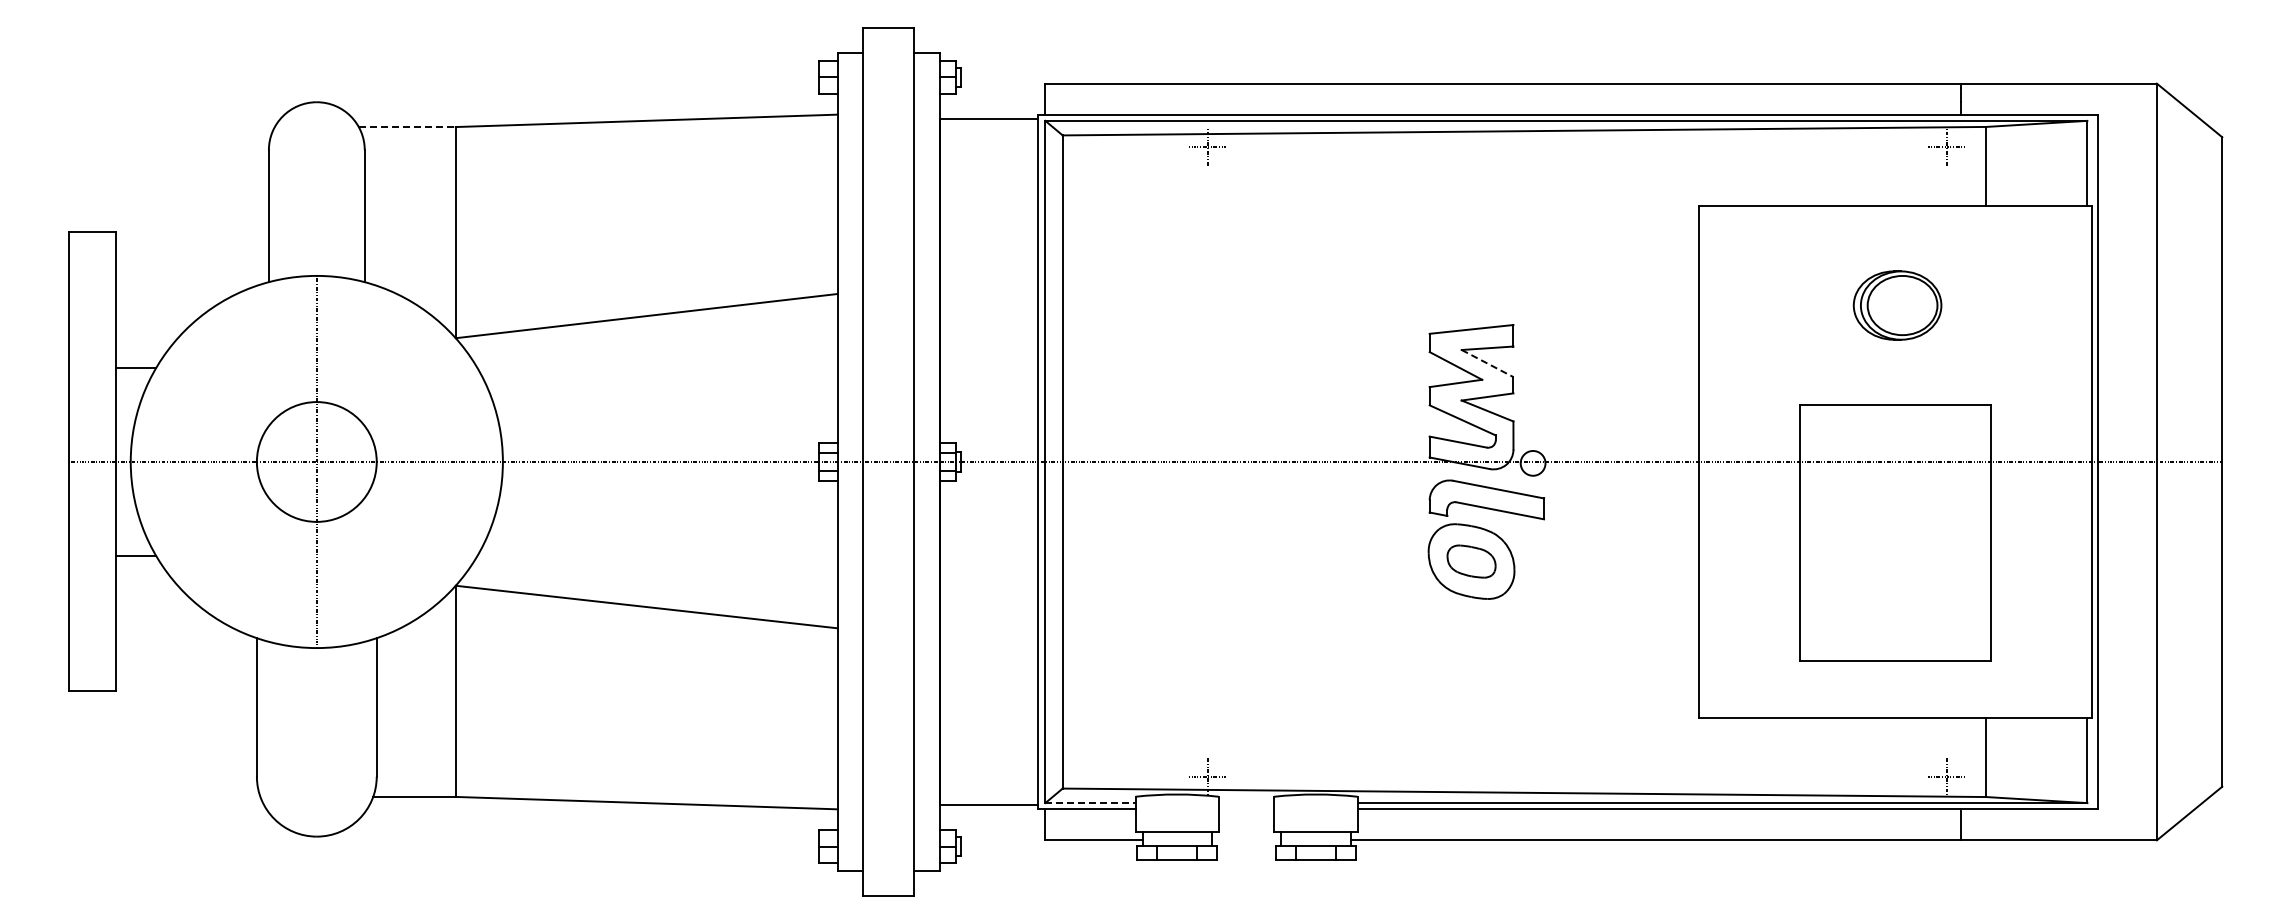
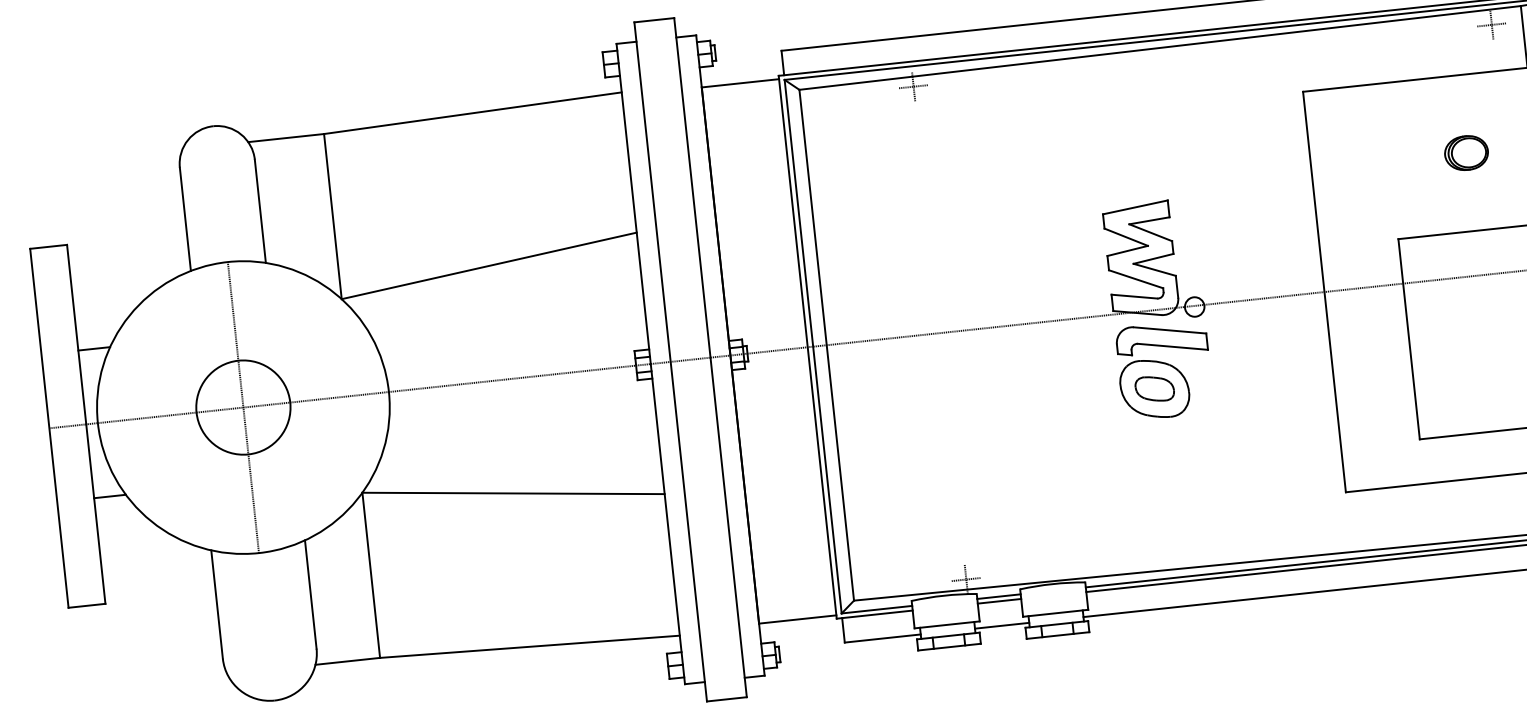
line: (407, 127) -> (286, 138), dashed -> solid
part: (1897, 305) -> (1466, 153), size x0.62
line: (1487, 363) -> (1150, 232), dashed -> solid
line: (1090, 803) -> (877, 609), dashed -> solid
line: (1246, 803) -> (999, 596), added
line: (1246, 809) -> (999, 601), added
line: (1246, 840) -> (1002, 625), added

